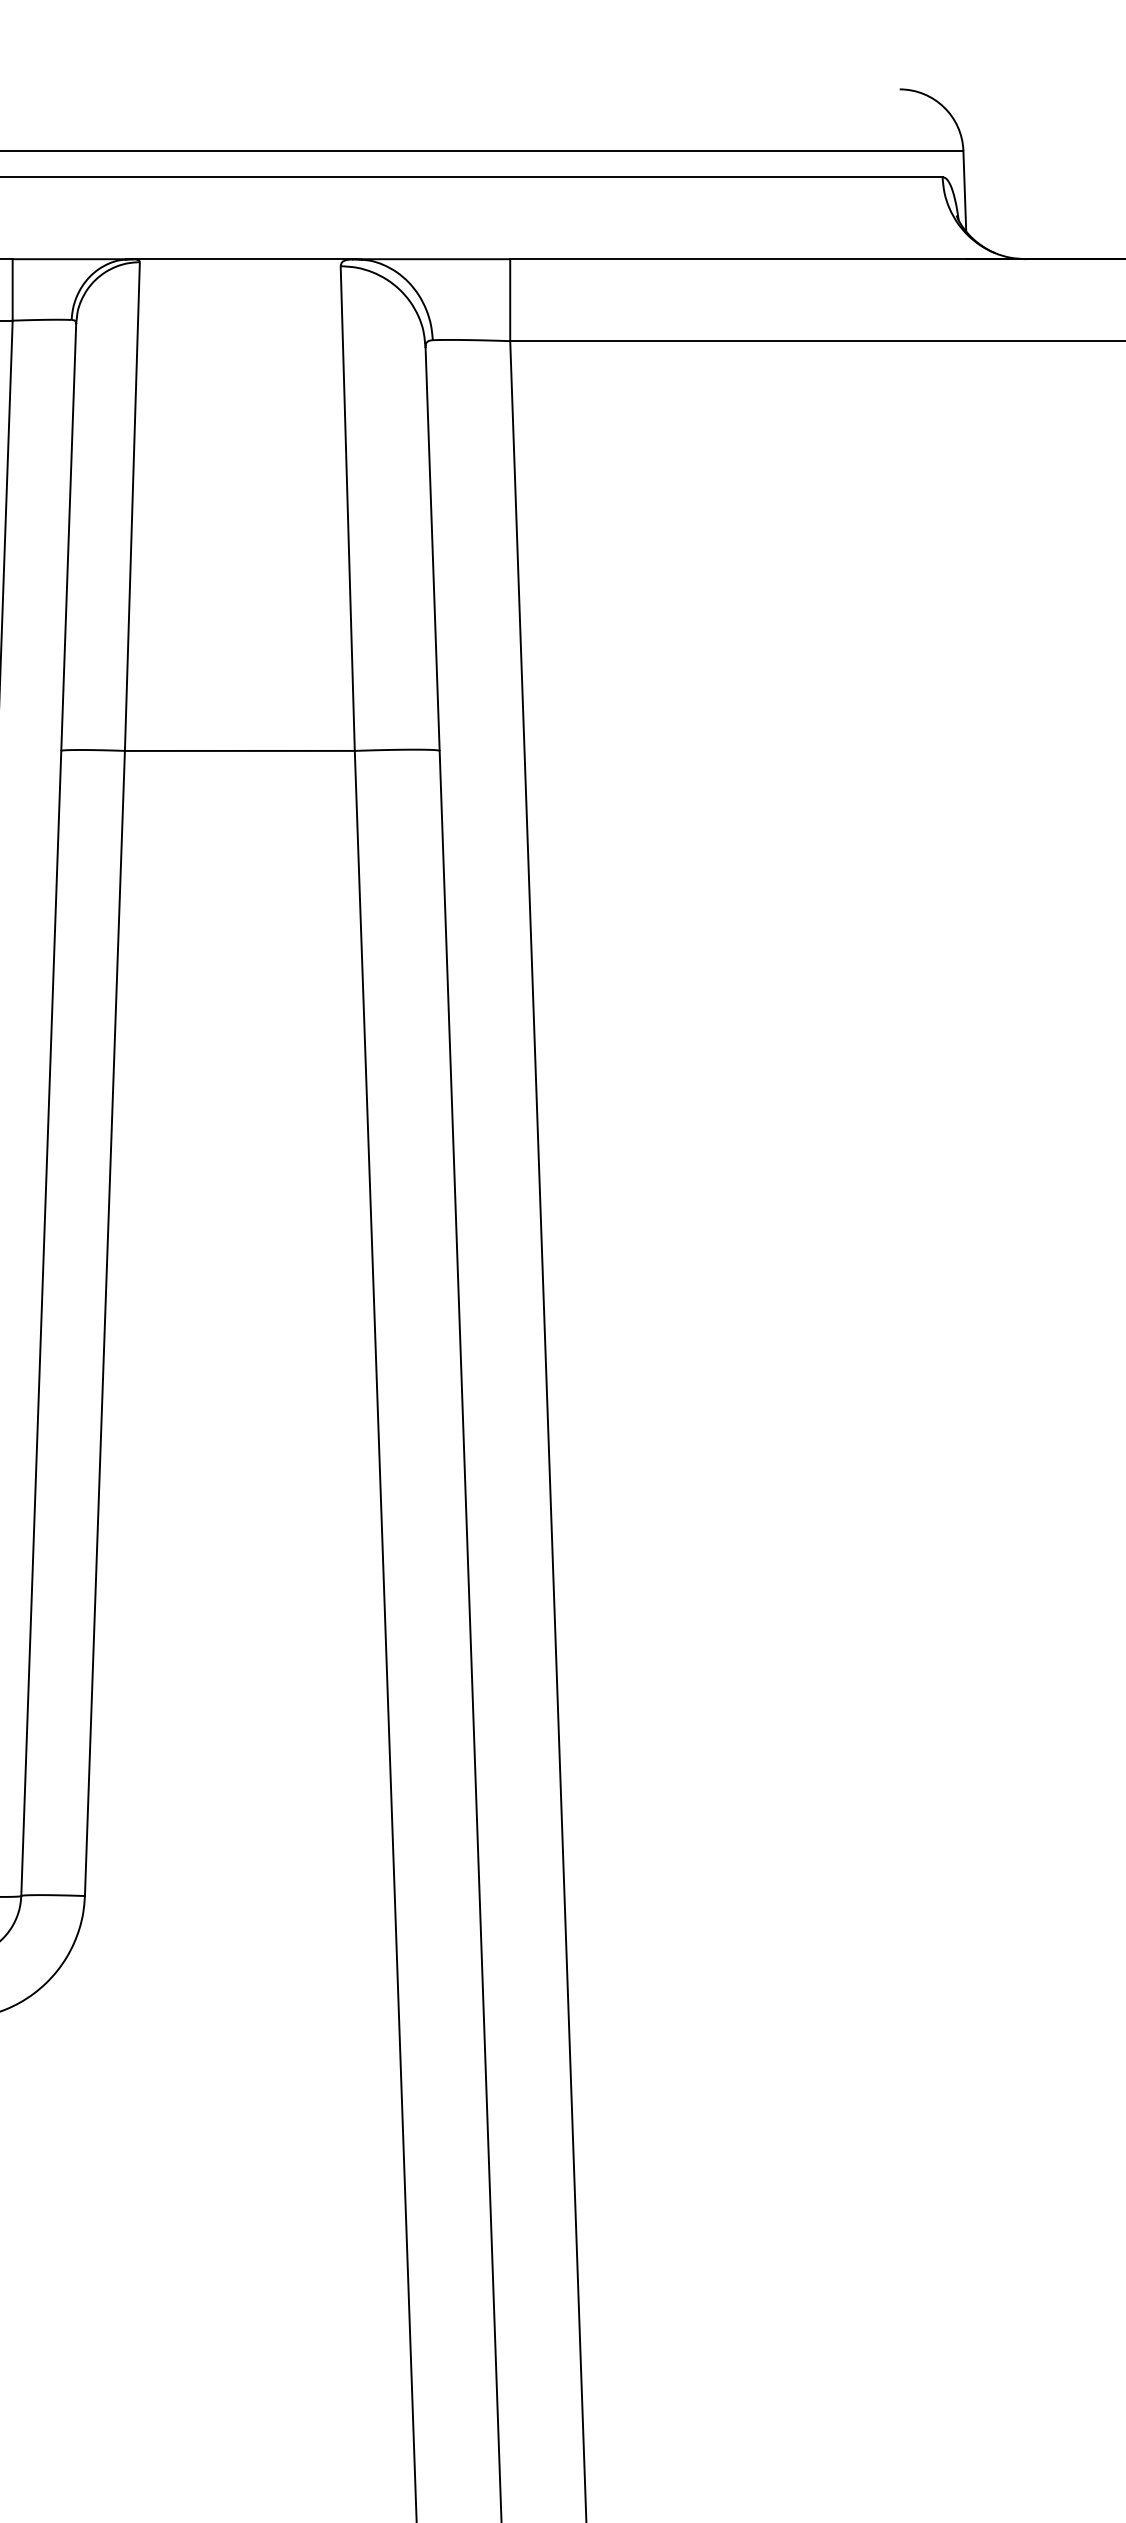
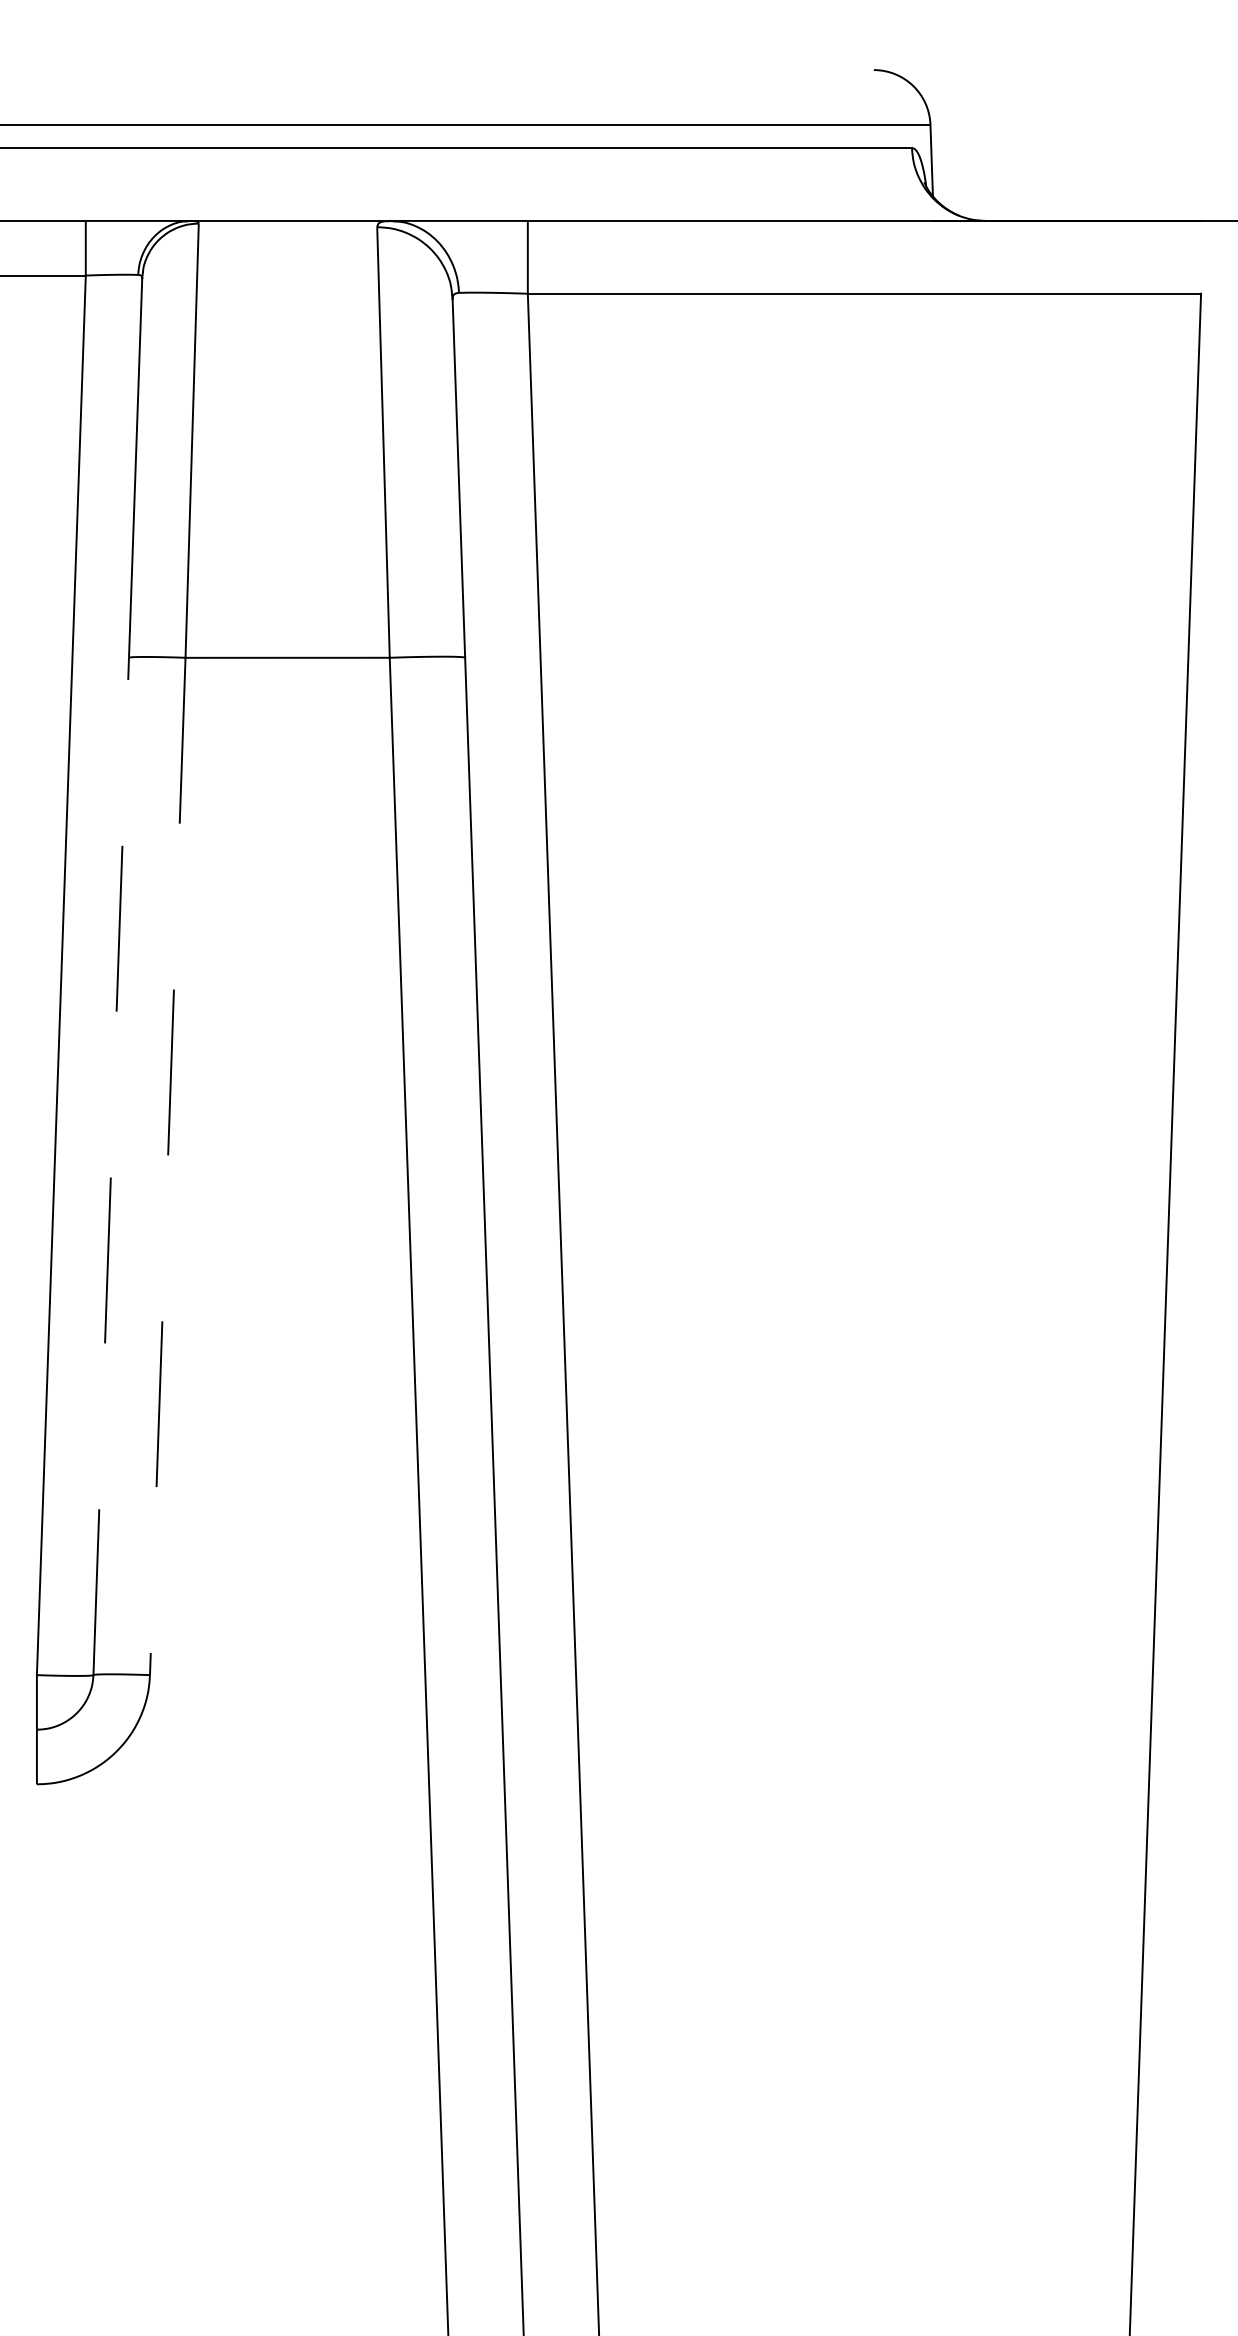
line: (41, 1323) -> (111, 1166), solid -> dashed
line: (104, 1323) -> (167, 1166), solid -> dashed

